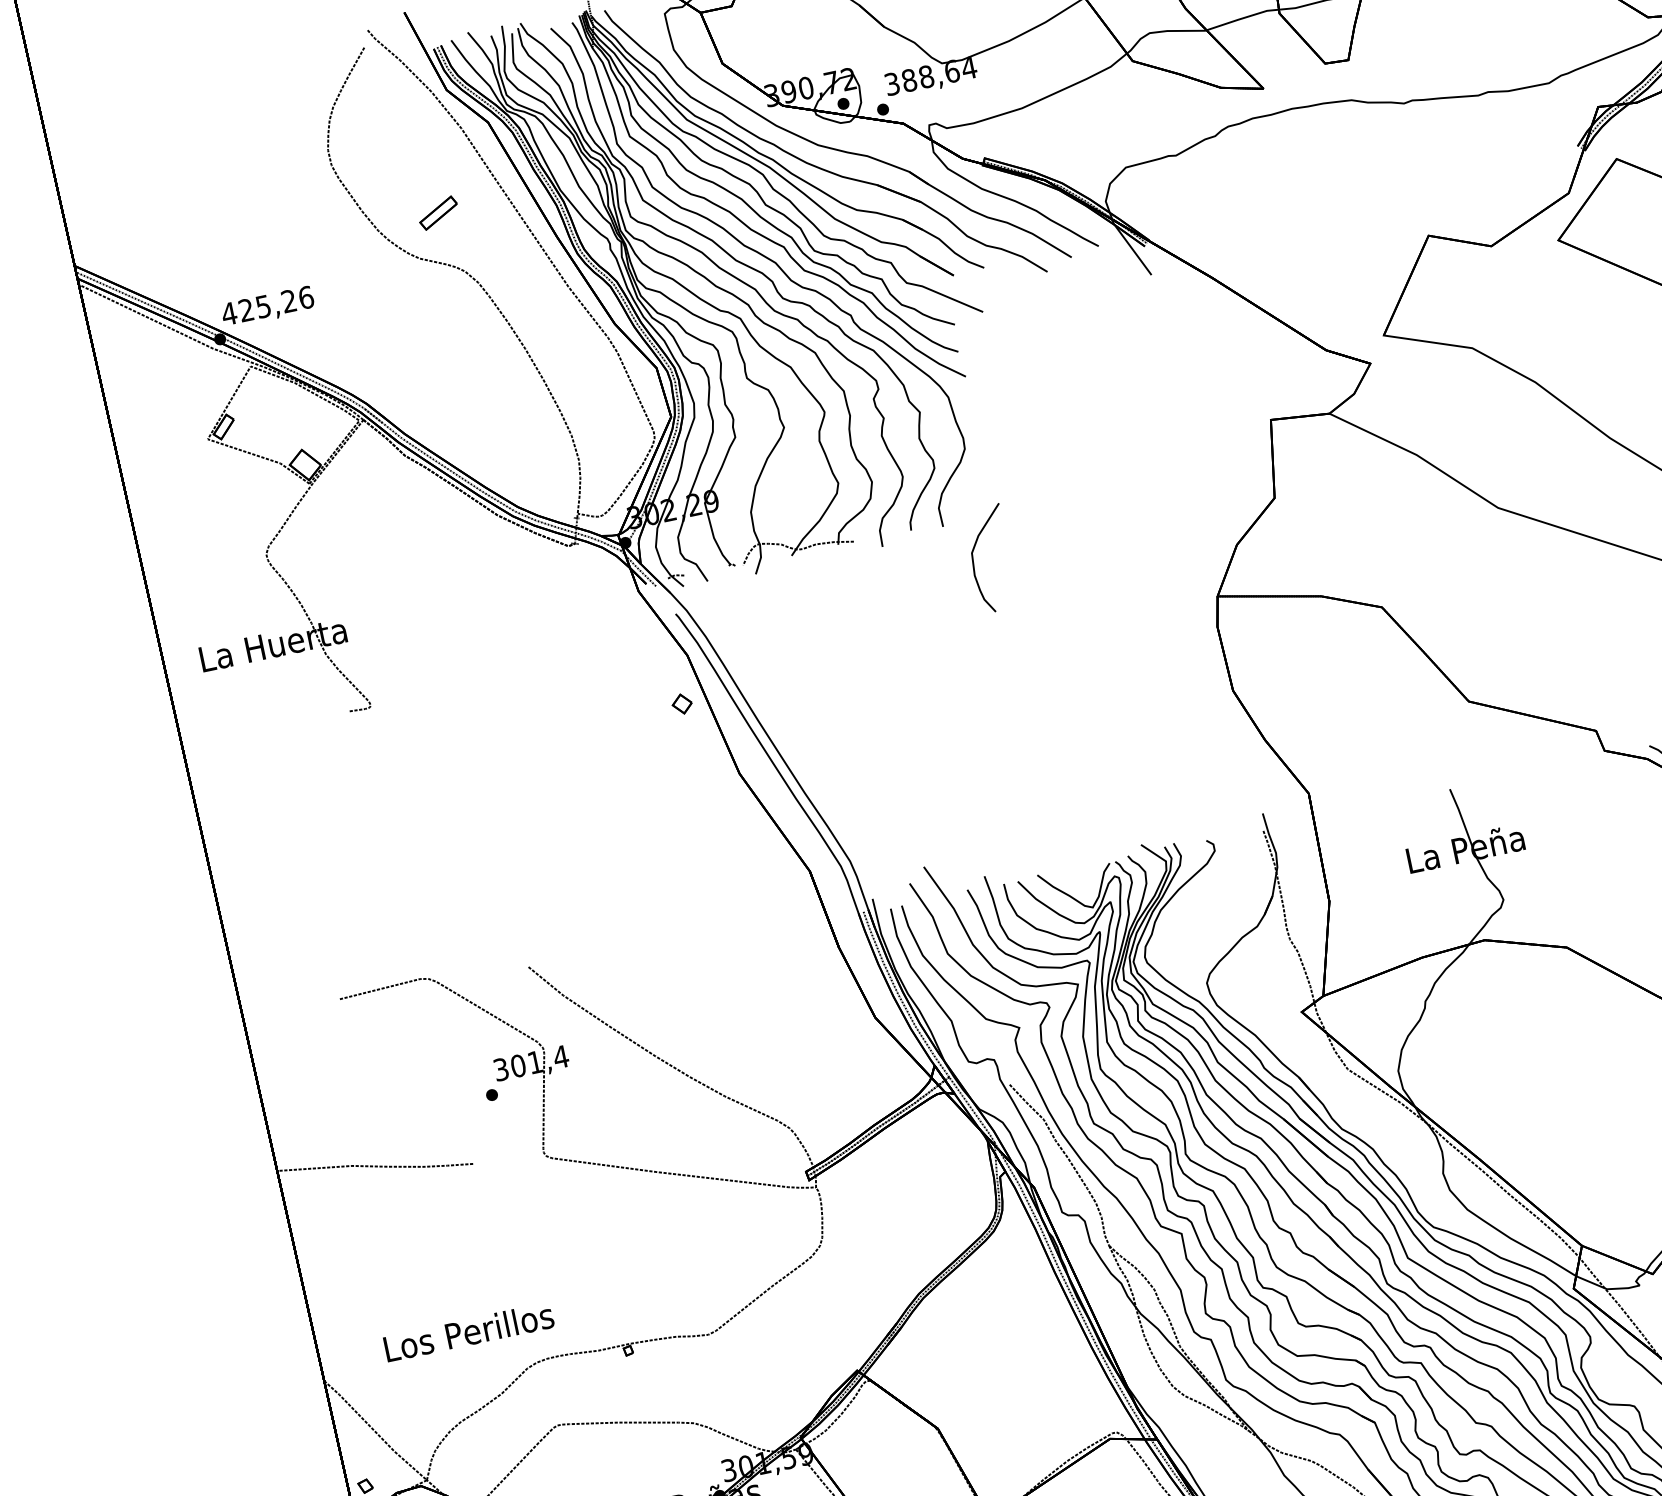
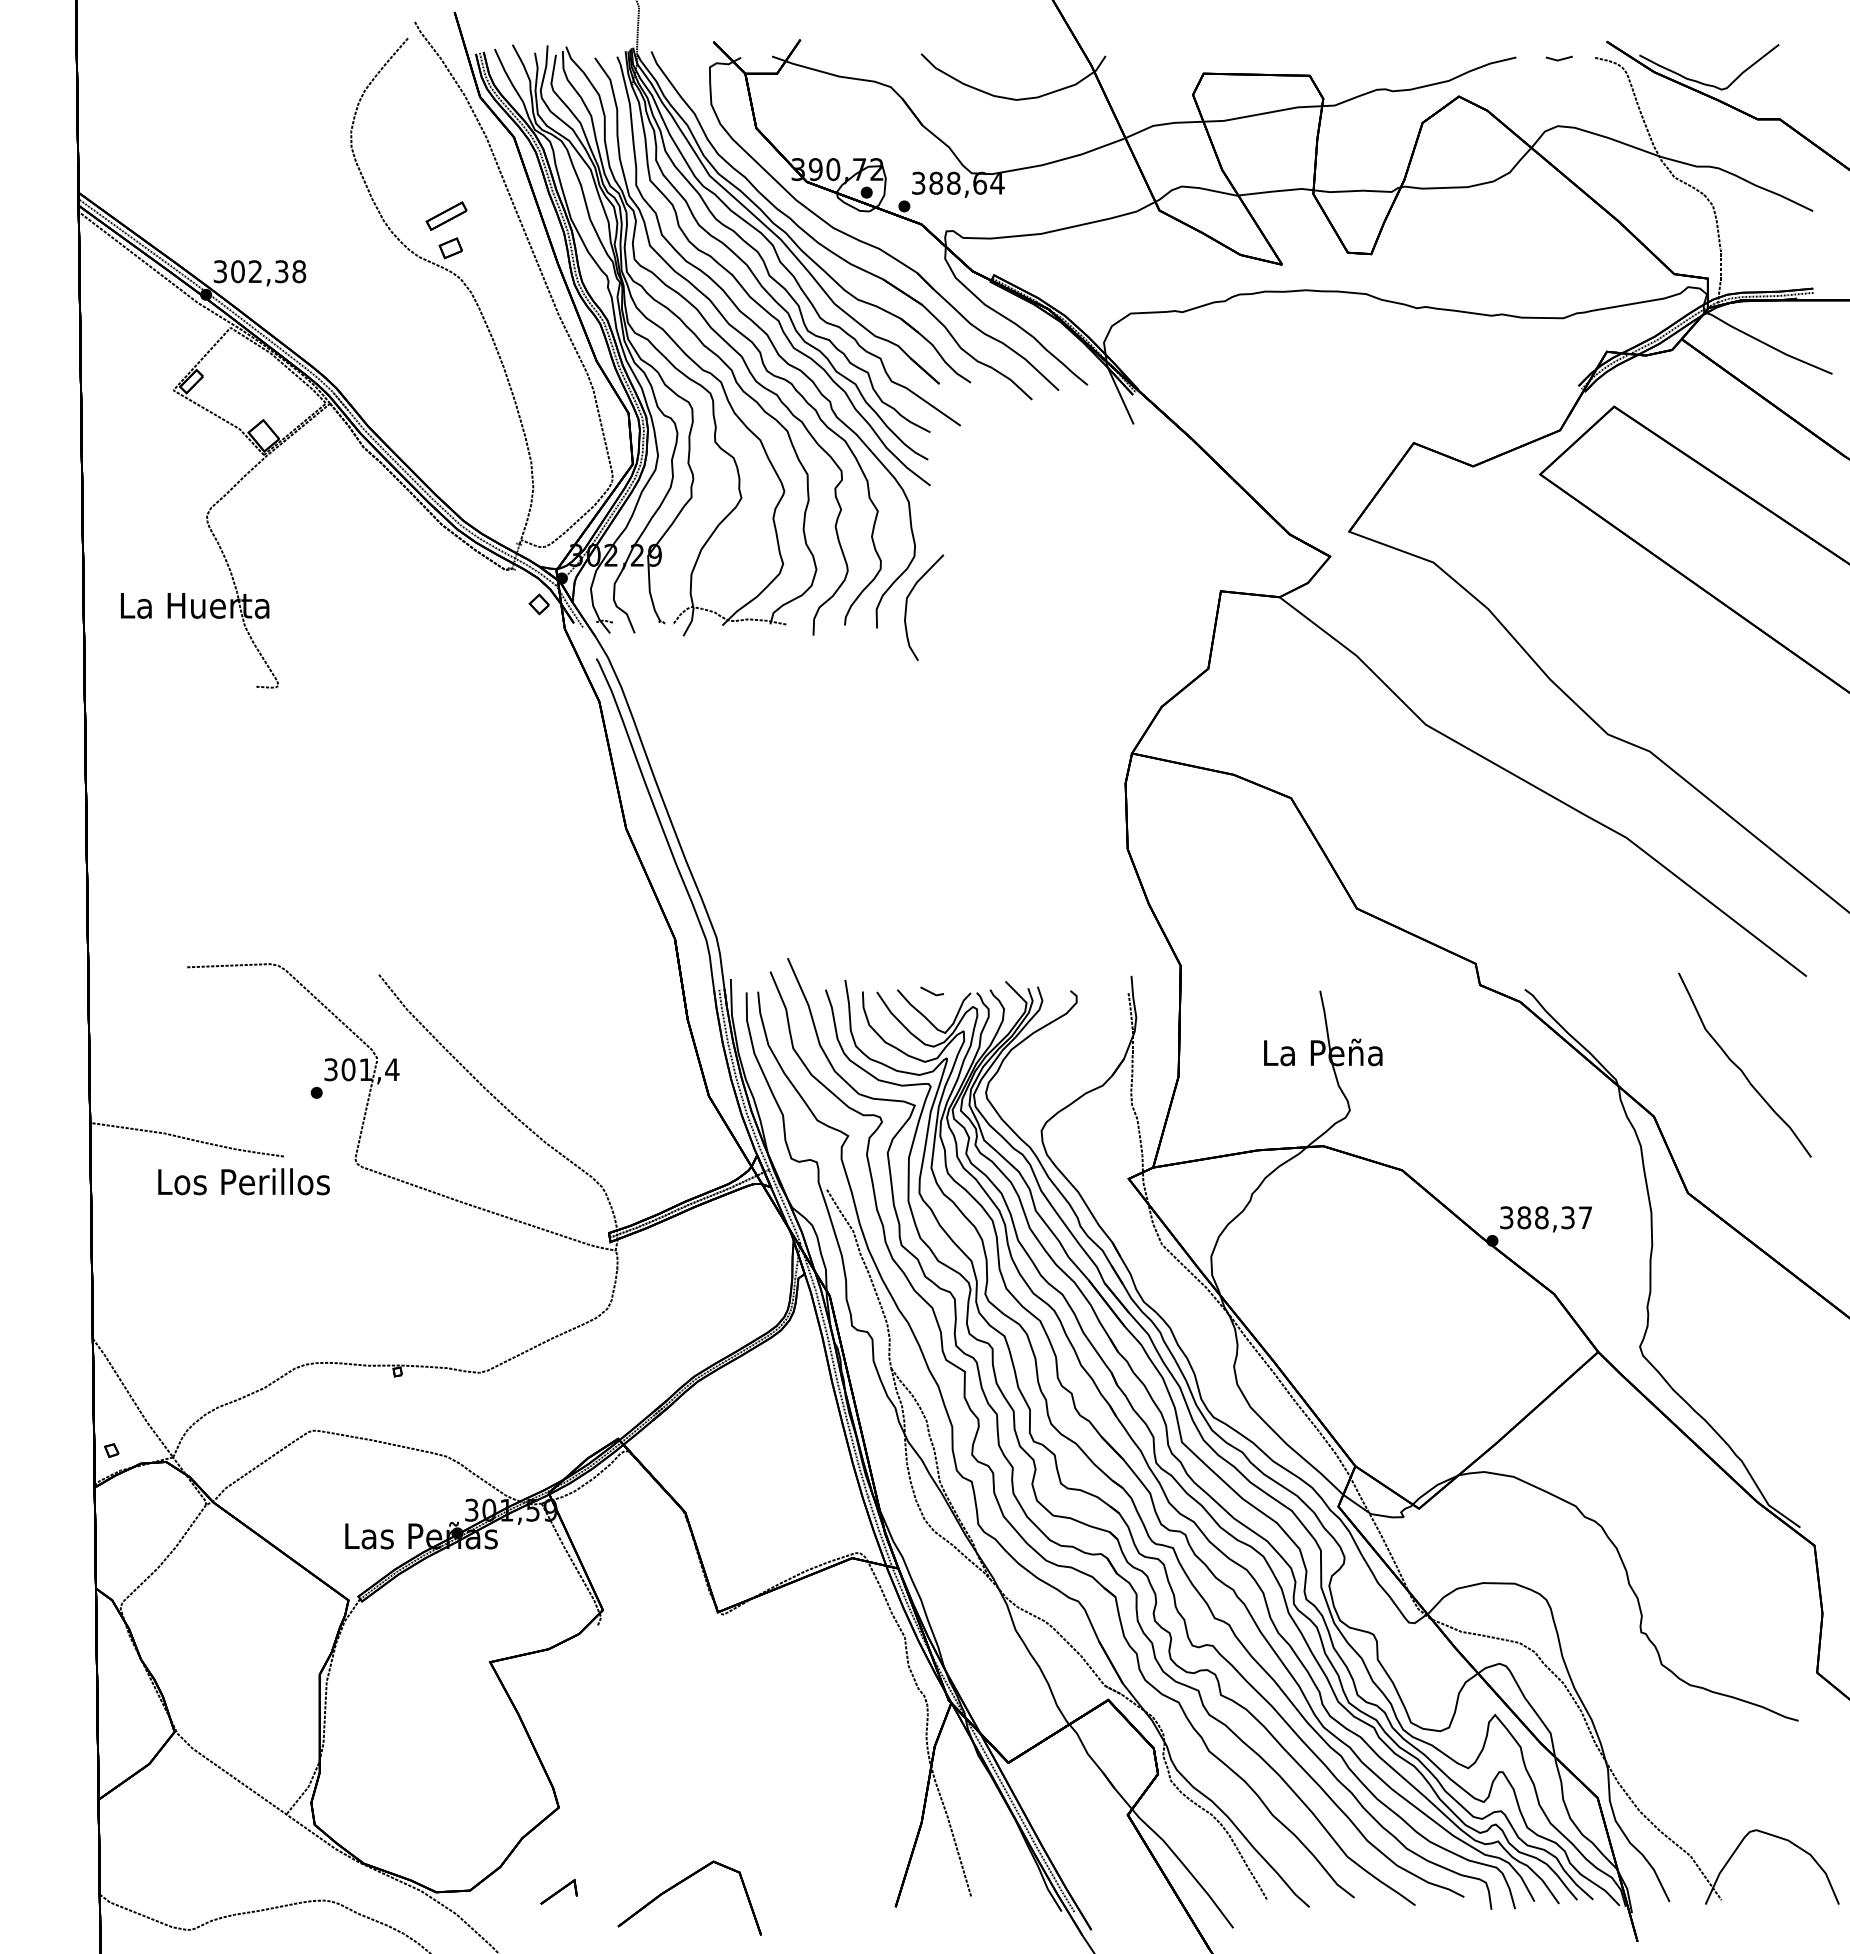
part: (448, 243) -> (450, 248), added
text: (267, 305) -> (259, 271), 425,26 -> 302,38
curve: (974, 561) -> (907, 606), moved
part: (681, 704) -> (538, 604), moved
line: (1070, 869) -> (931, 991), added
text: (468, 1331) -> (243, 1181), moved

